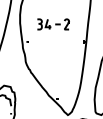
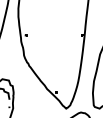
part: (53, 24) -> (51, 18), removed

